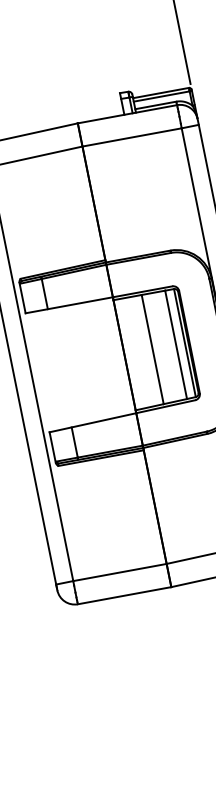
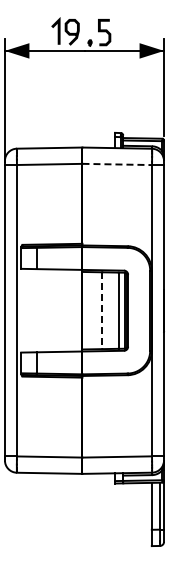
line: (132, 137) -> (117, 164), solid -> dashed
line: (153, 350) -> (102, 311), solid -> dashed

